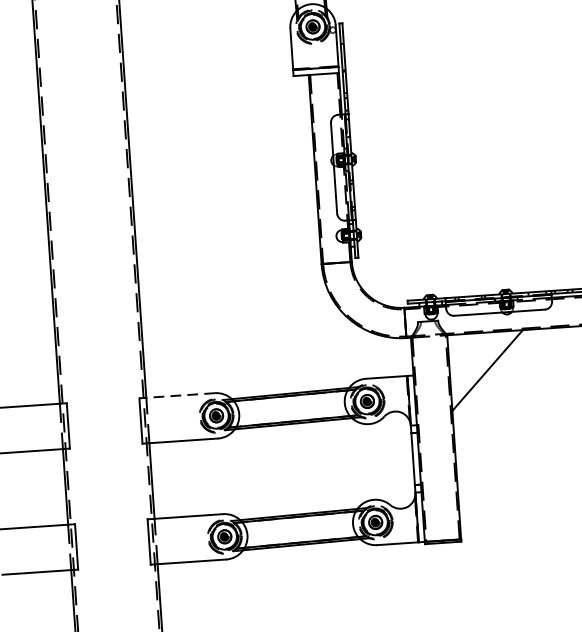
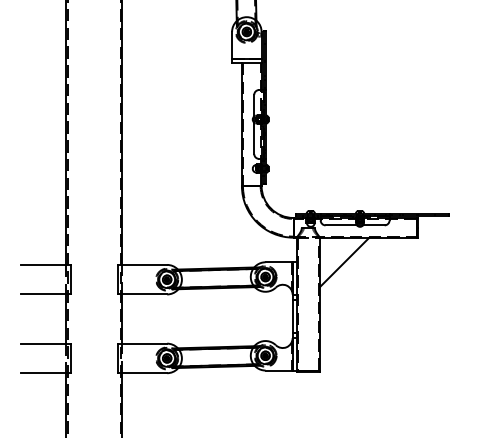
line: (177, 395) -> (142, 264), dashed -> solid

